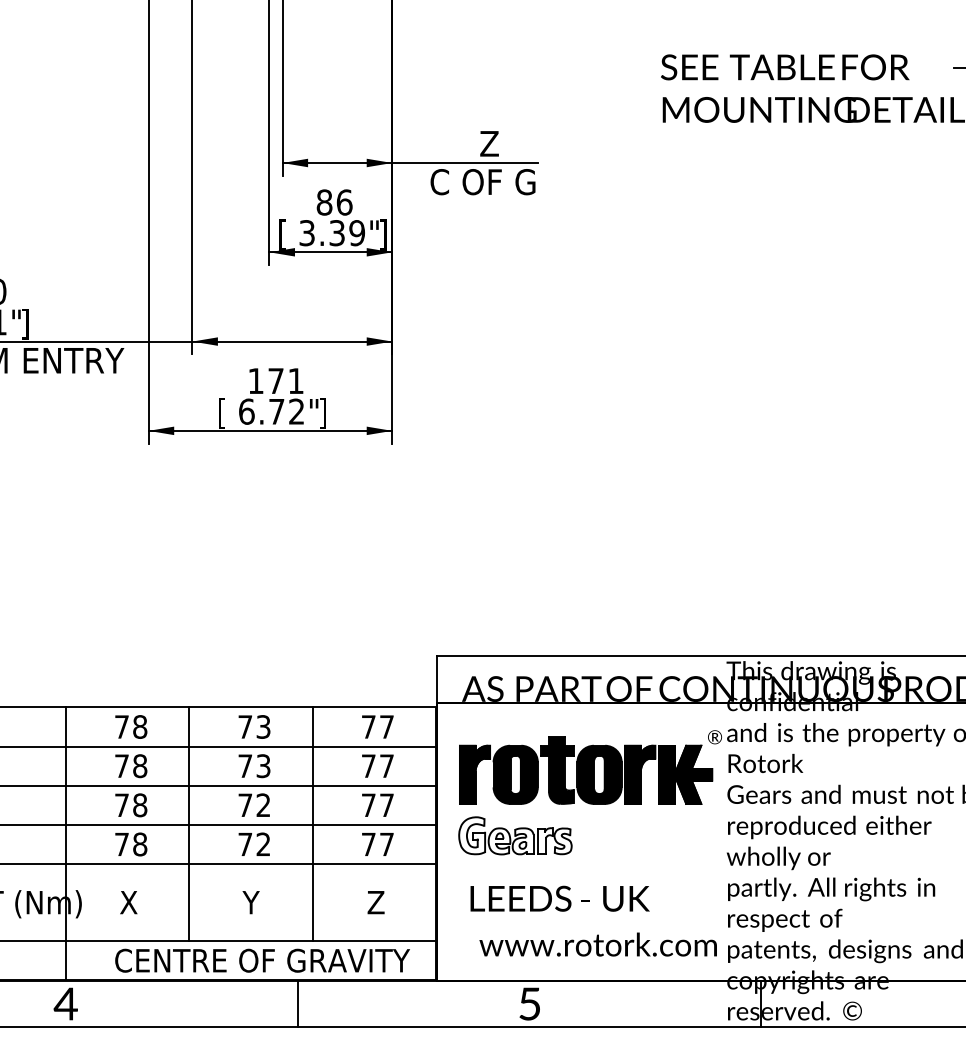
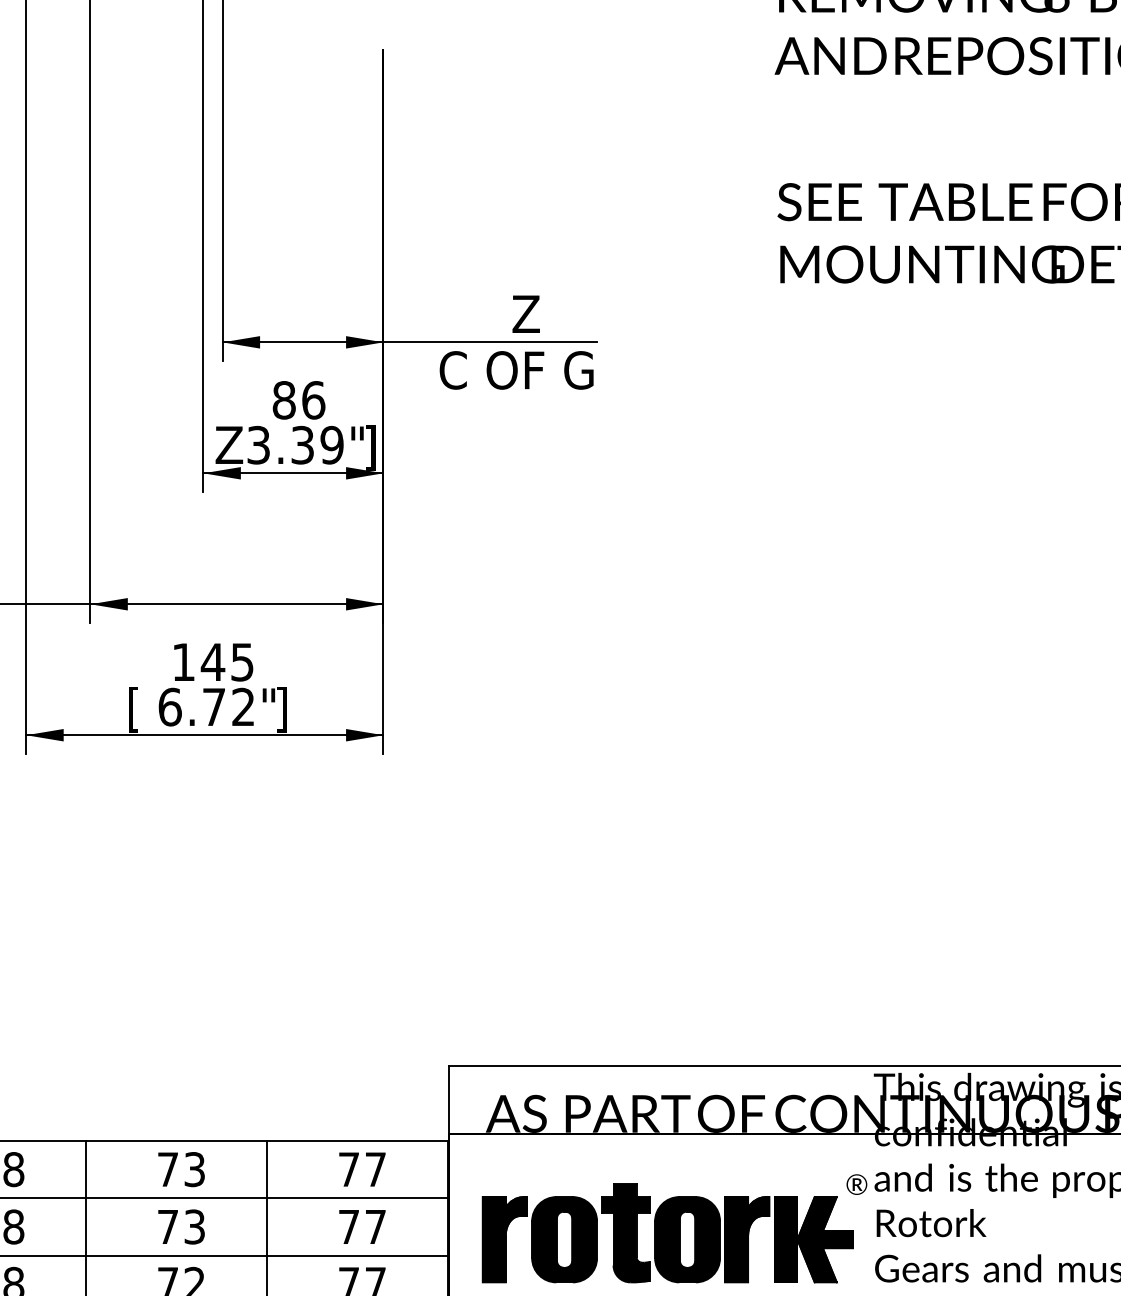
text: (286, 234) -> (228, 447), [ -> Z
text: (285, 381) -> (226, 662), 171 -> 145

